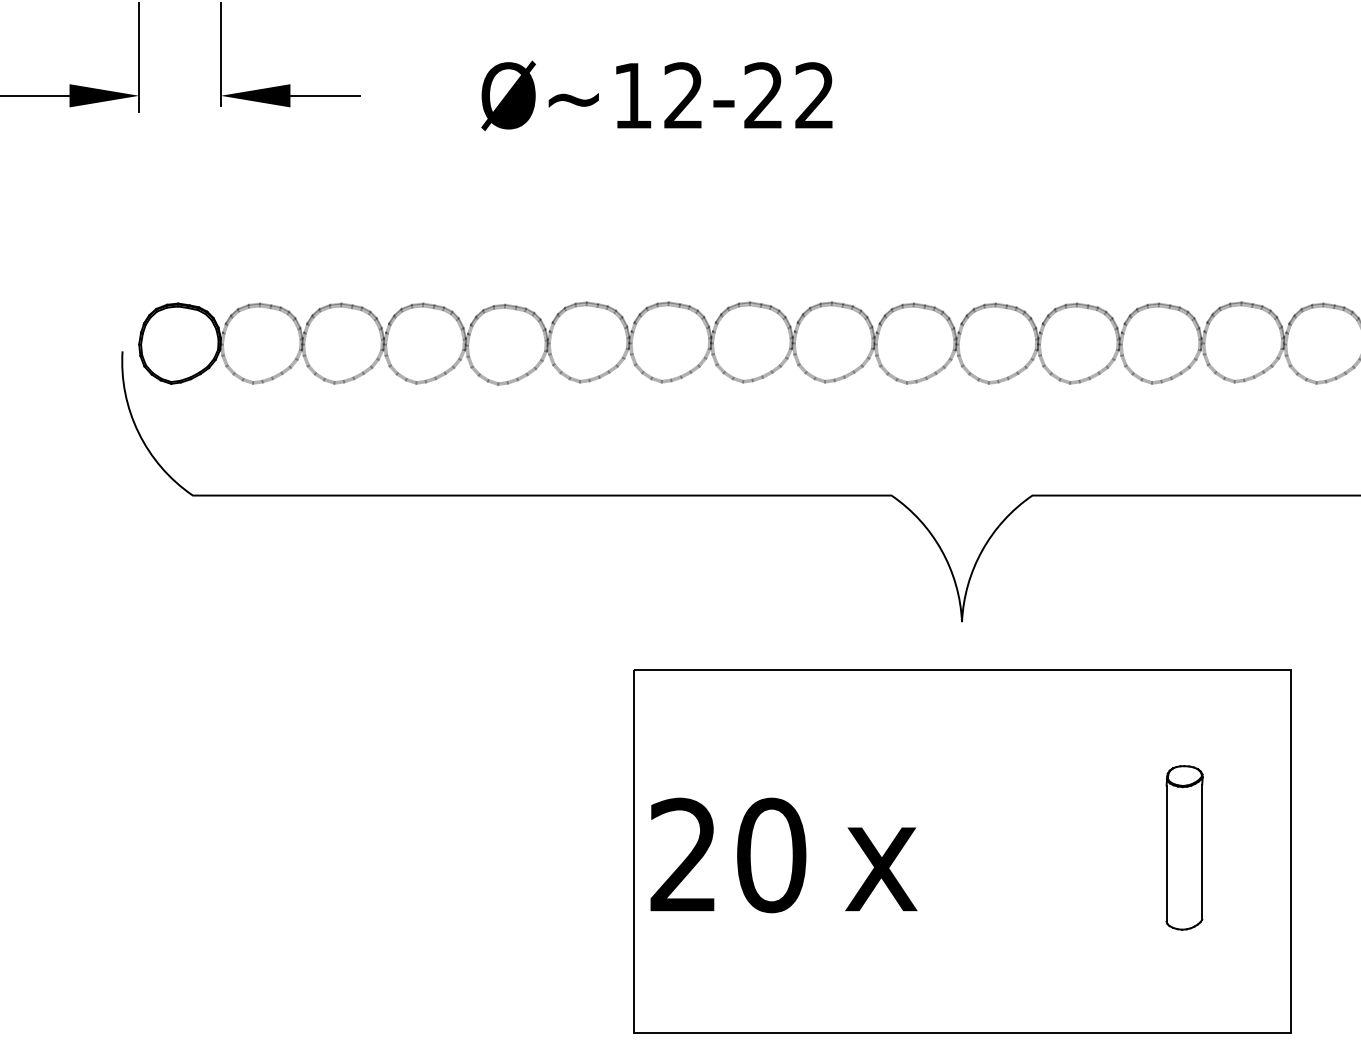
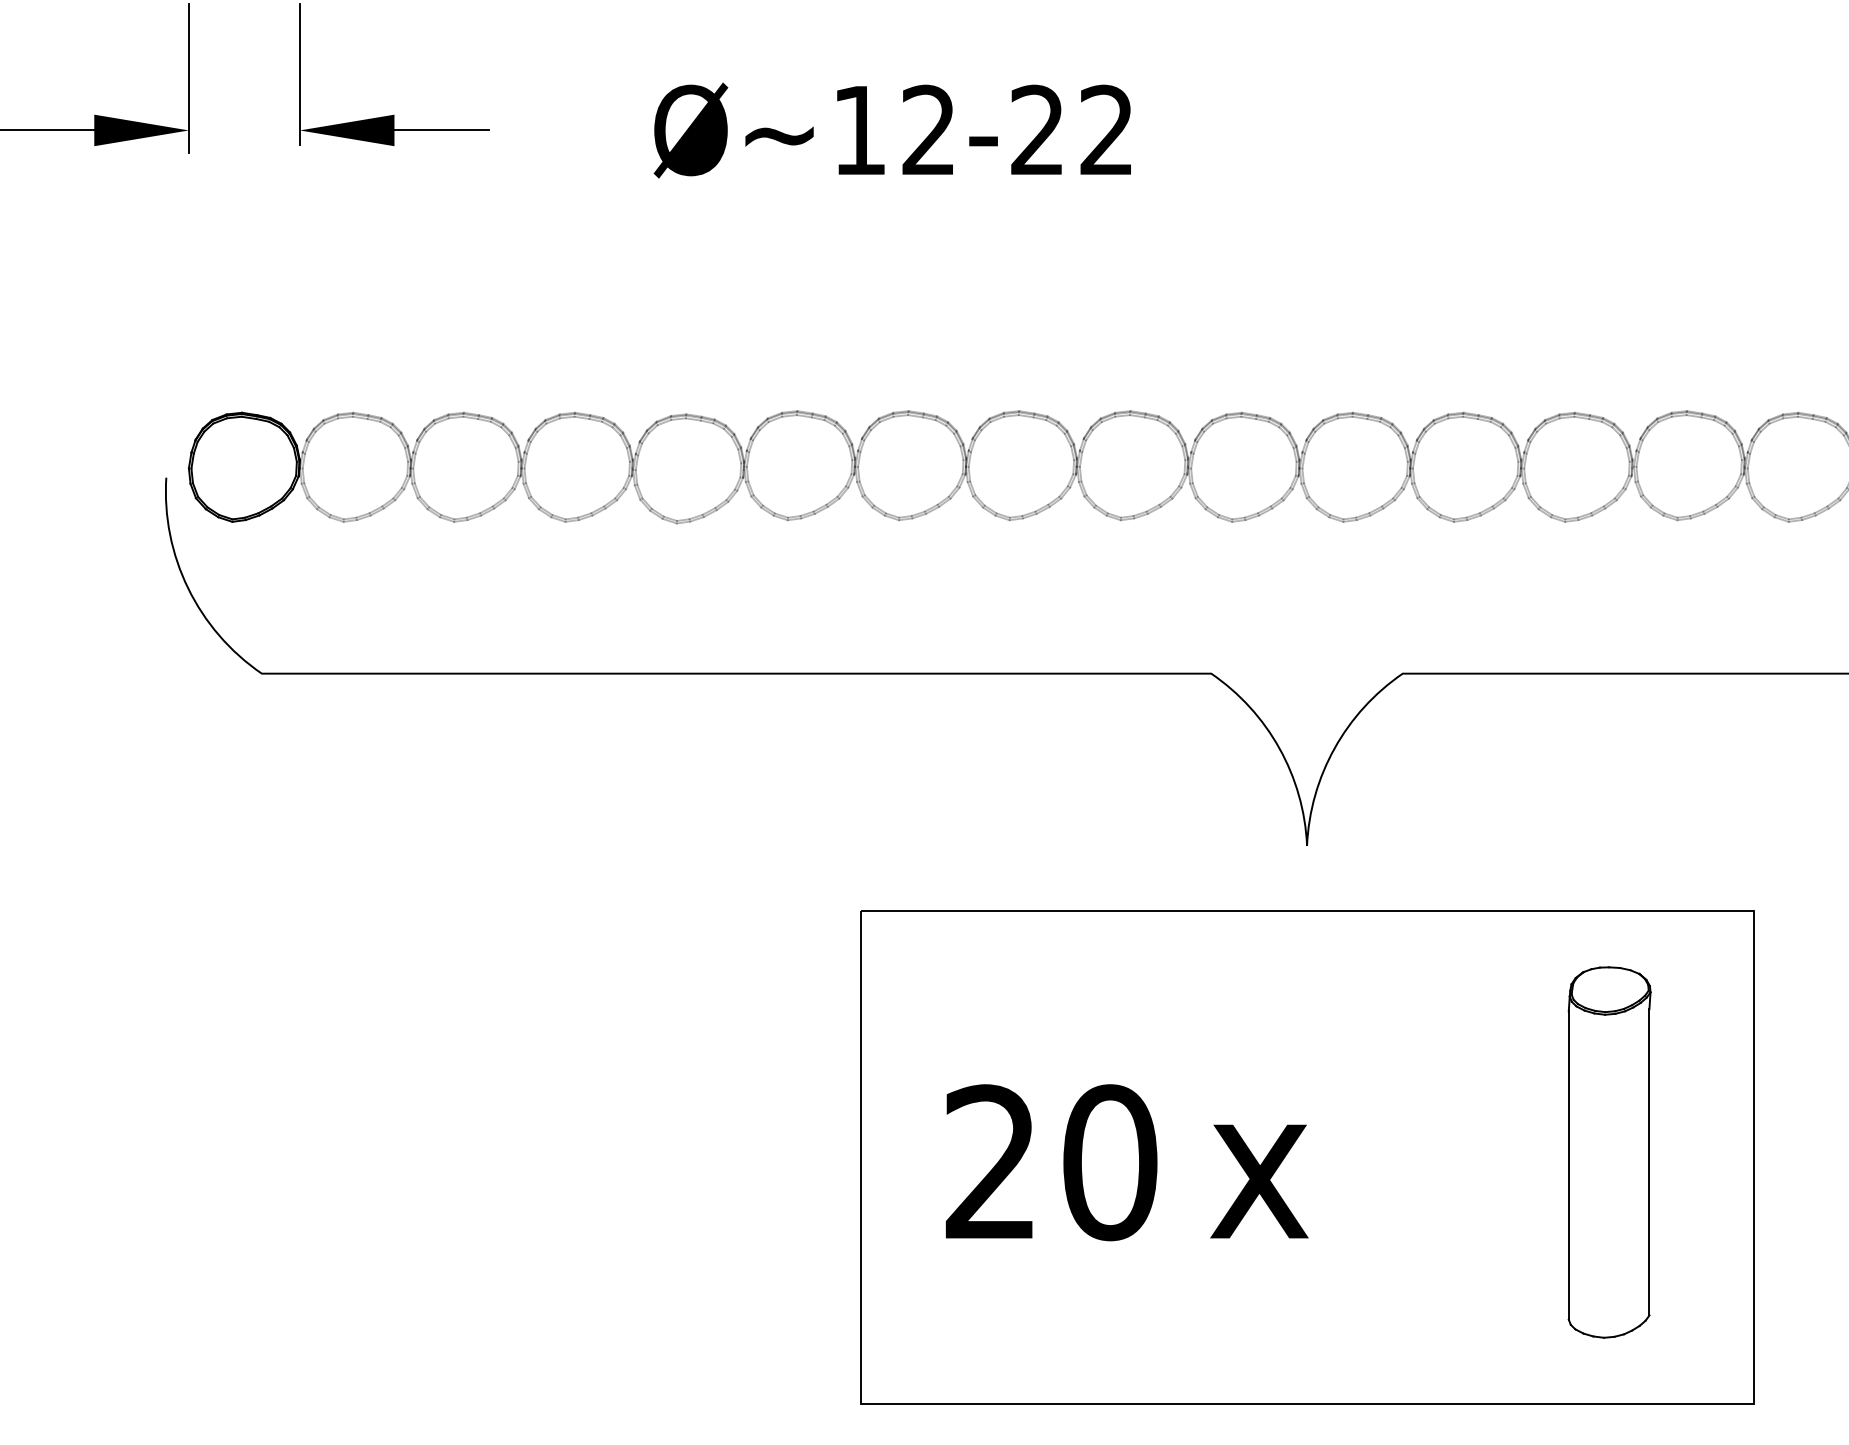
part: (1184, 847) -> (1609, 1152), size x1.67
text: (784, 855) -> (1127, 1162), moved

